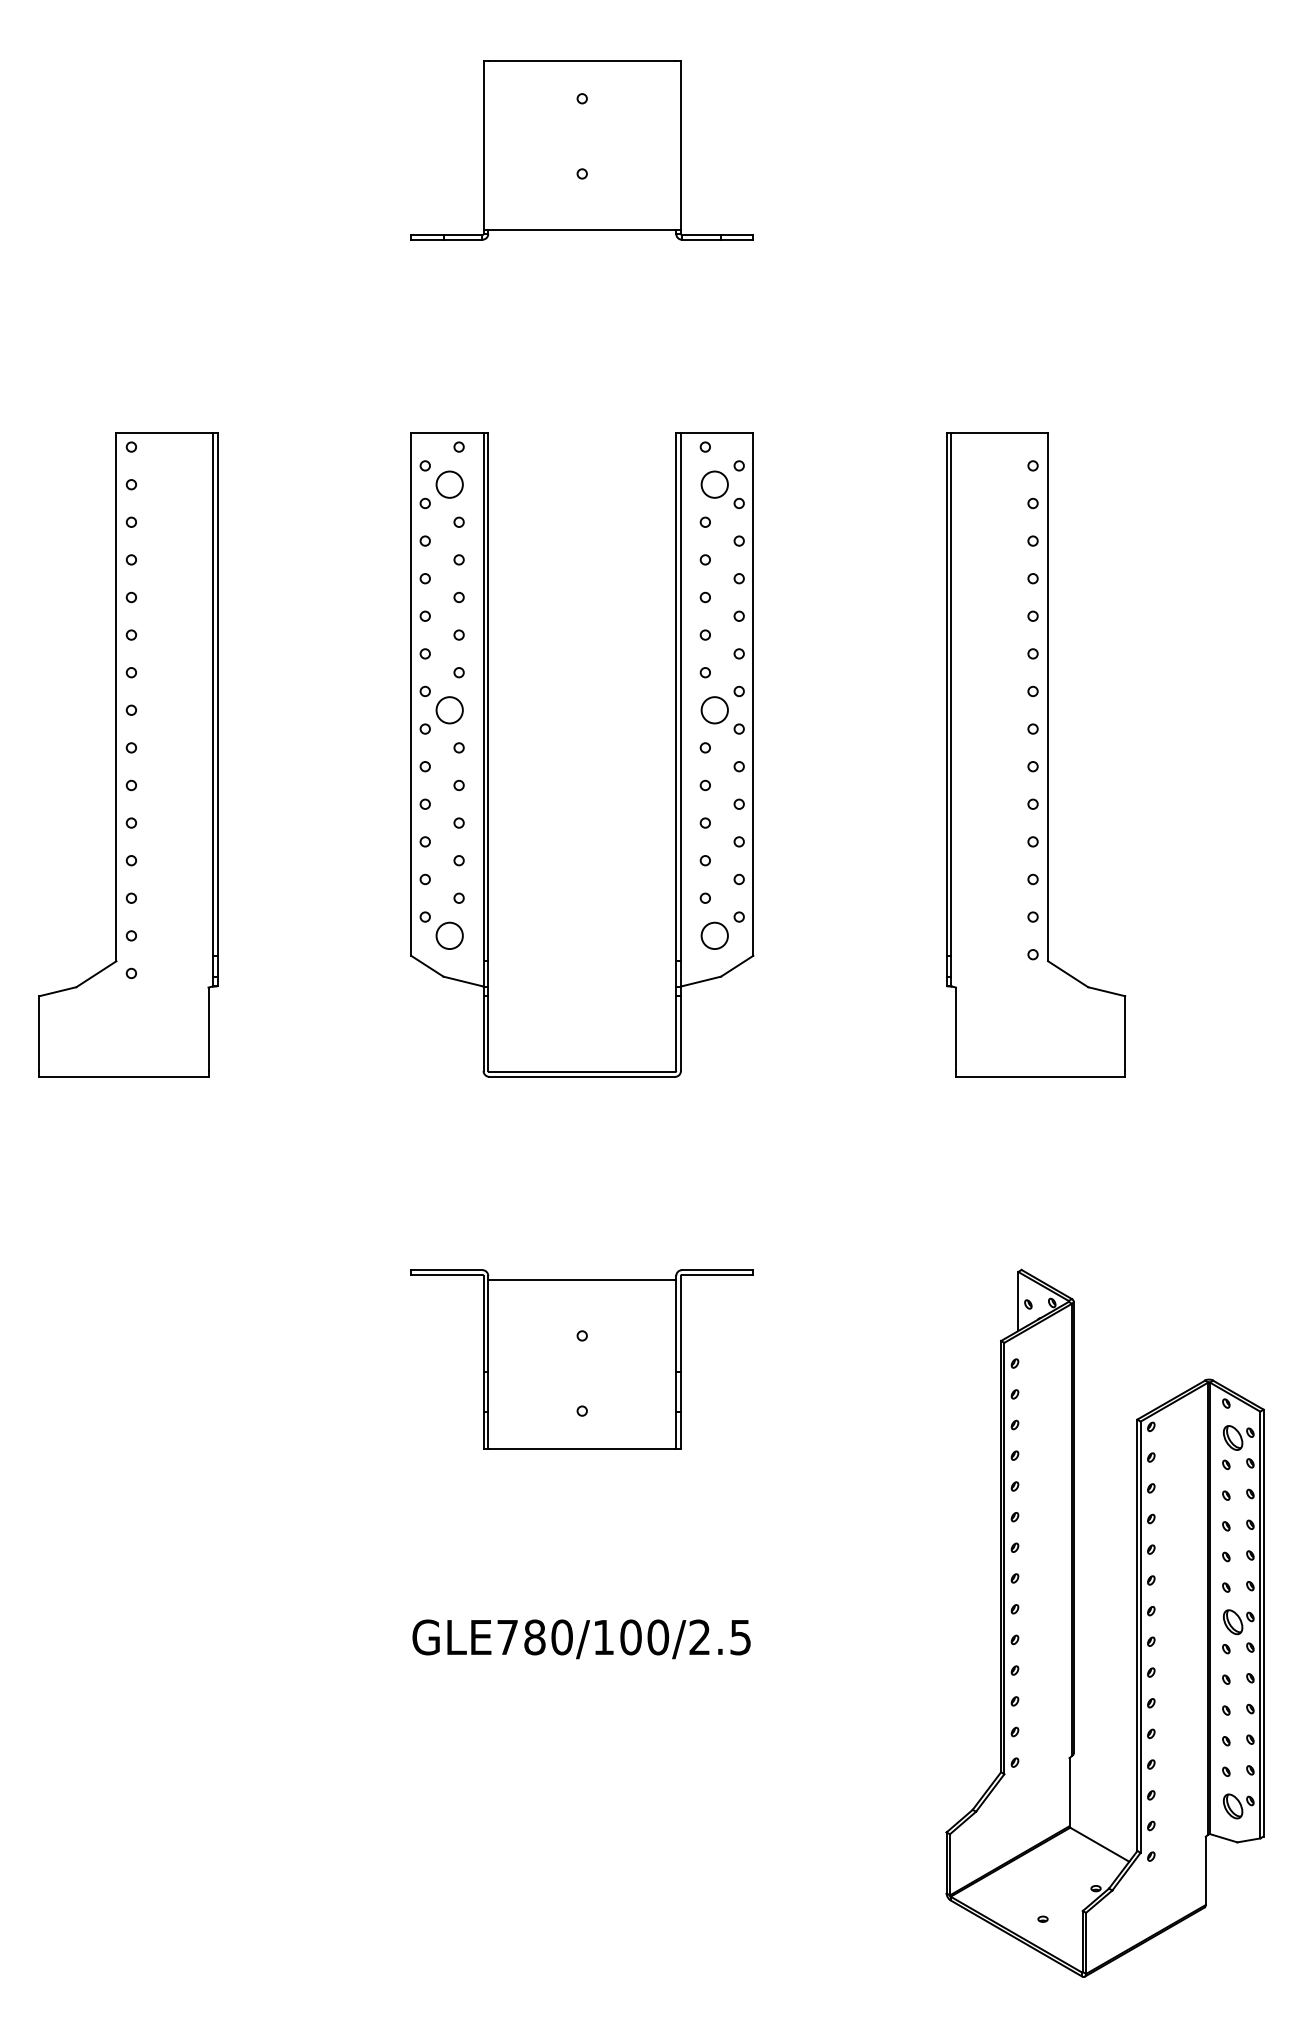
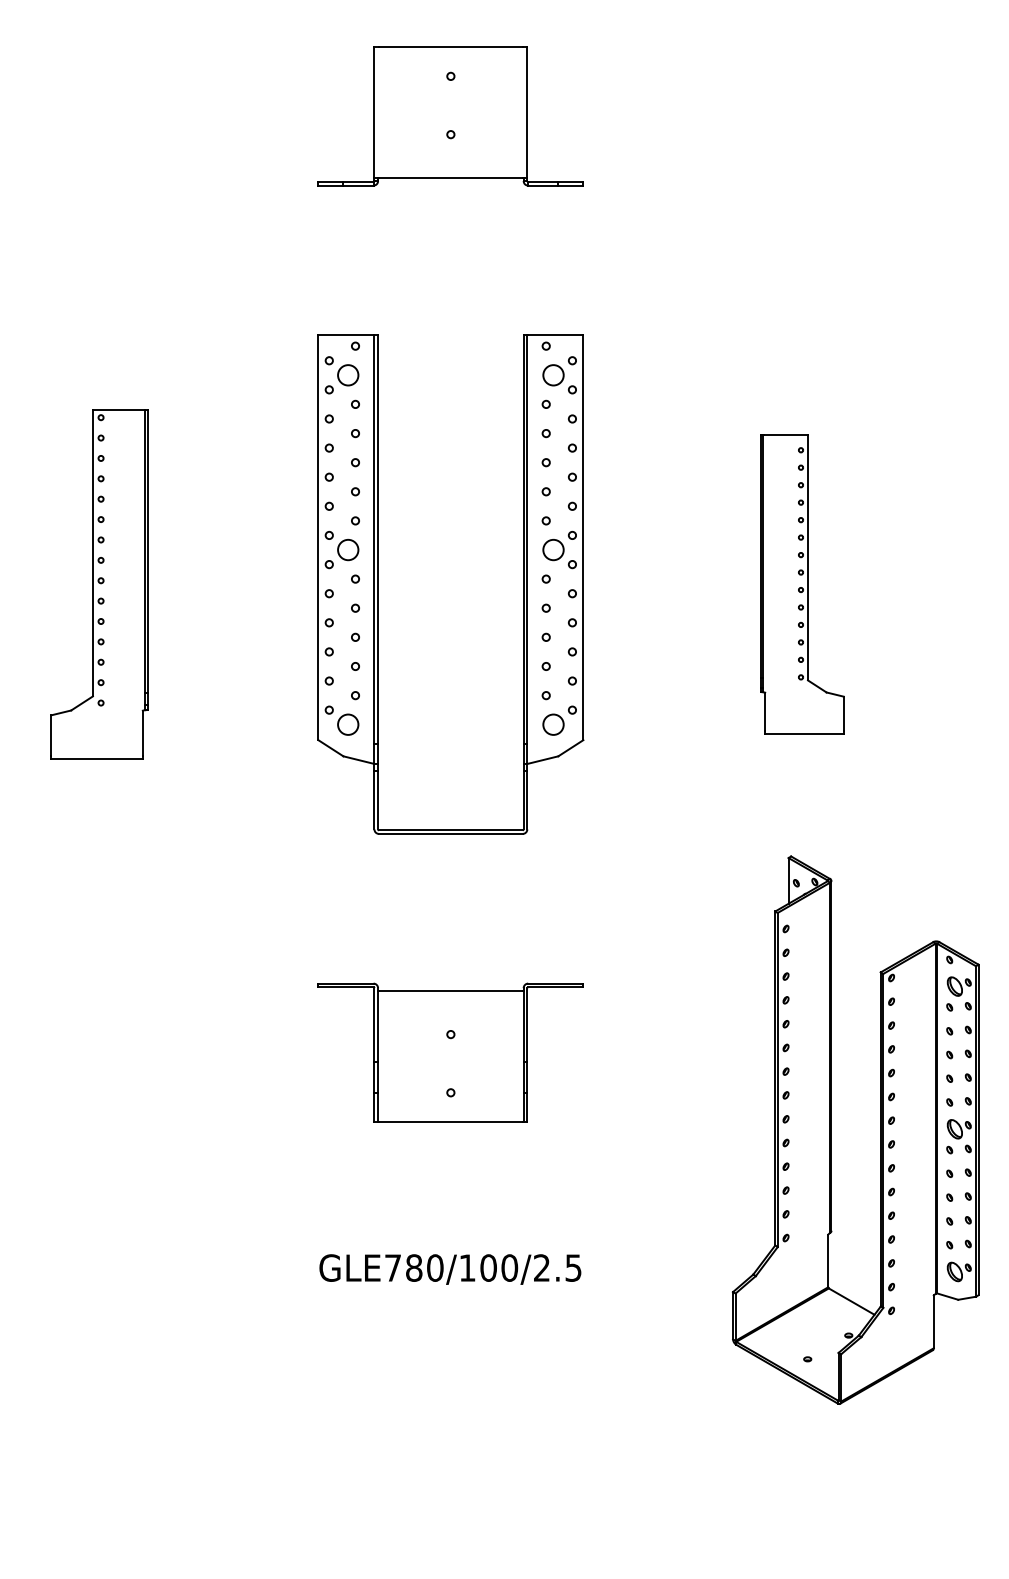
part: (128, 754) -> (99, 584), size x0.7
part: (1036, 754) -> (802, 584), size x0.6
part: (1073, 1622) -> (831, 1129), moved

